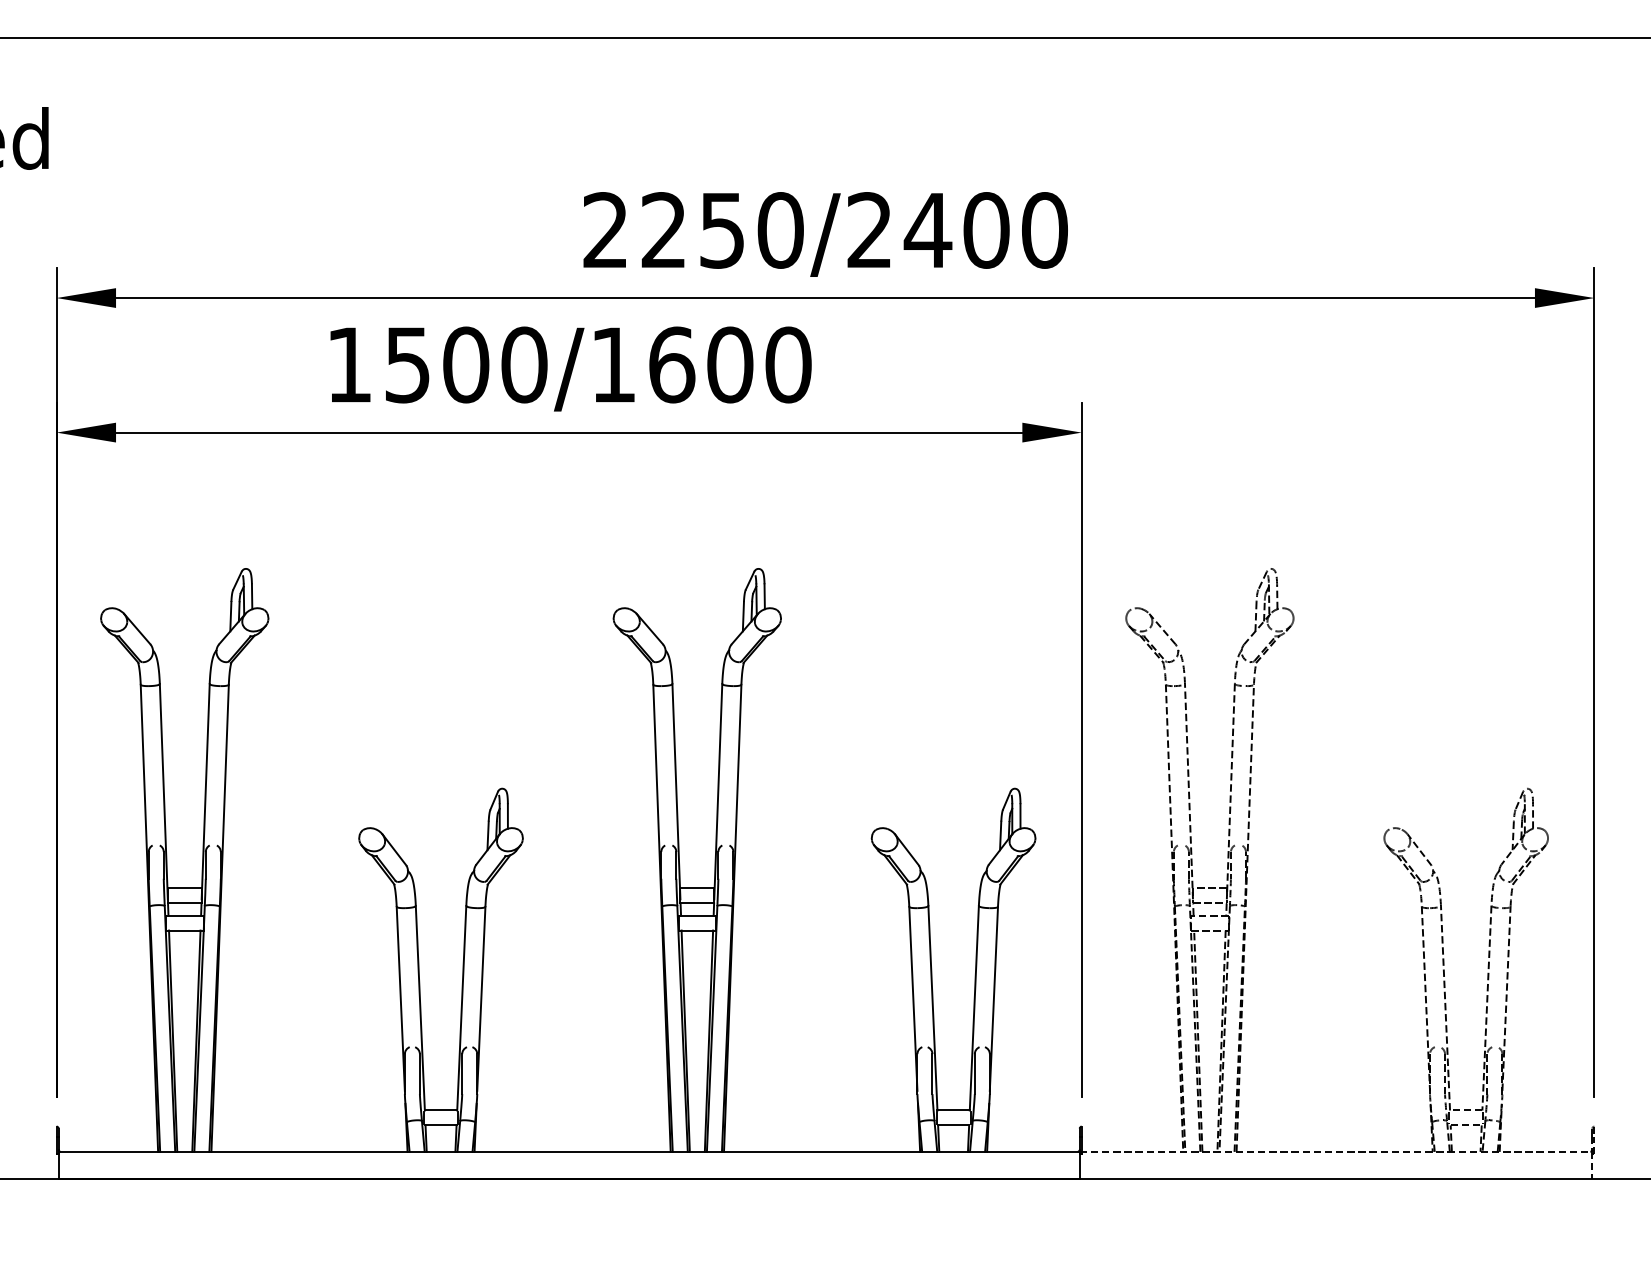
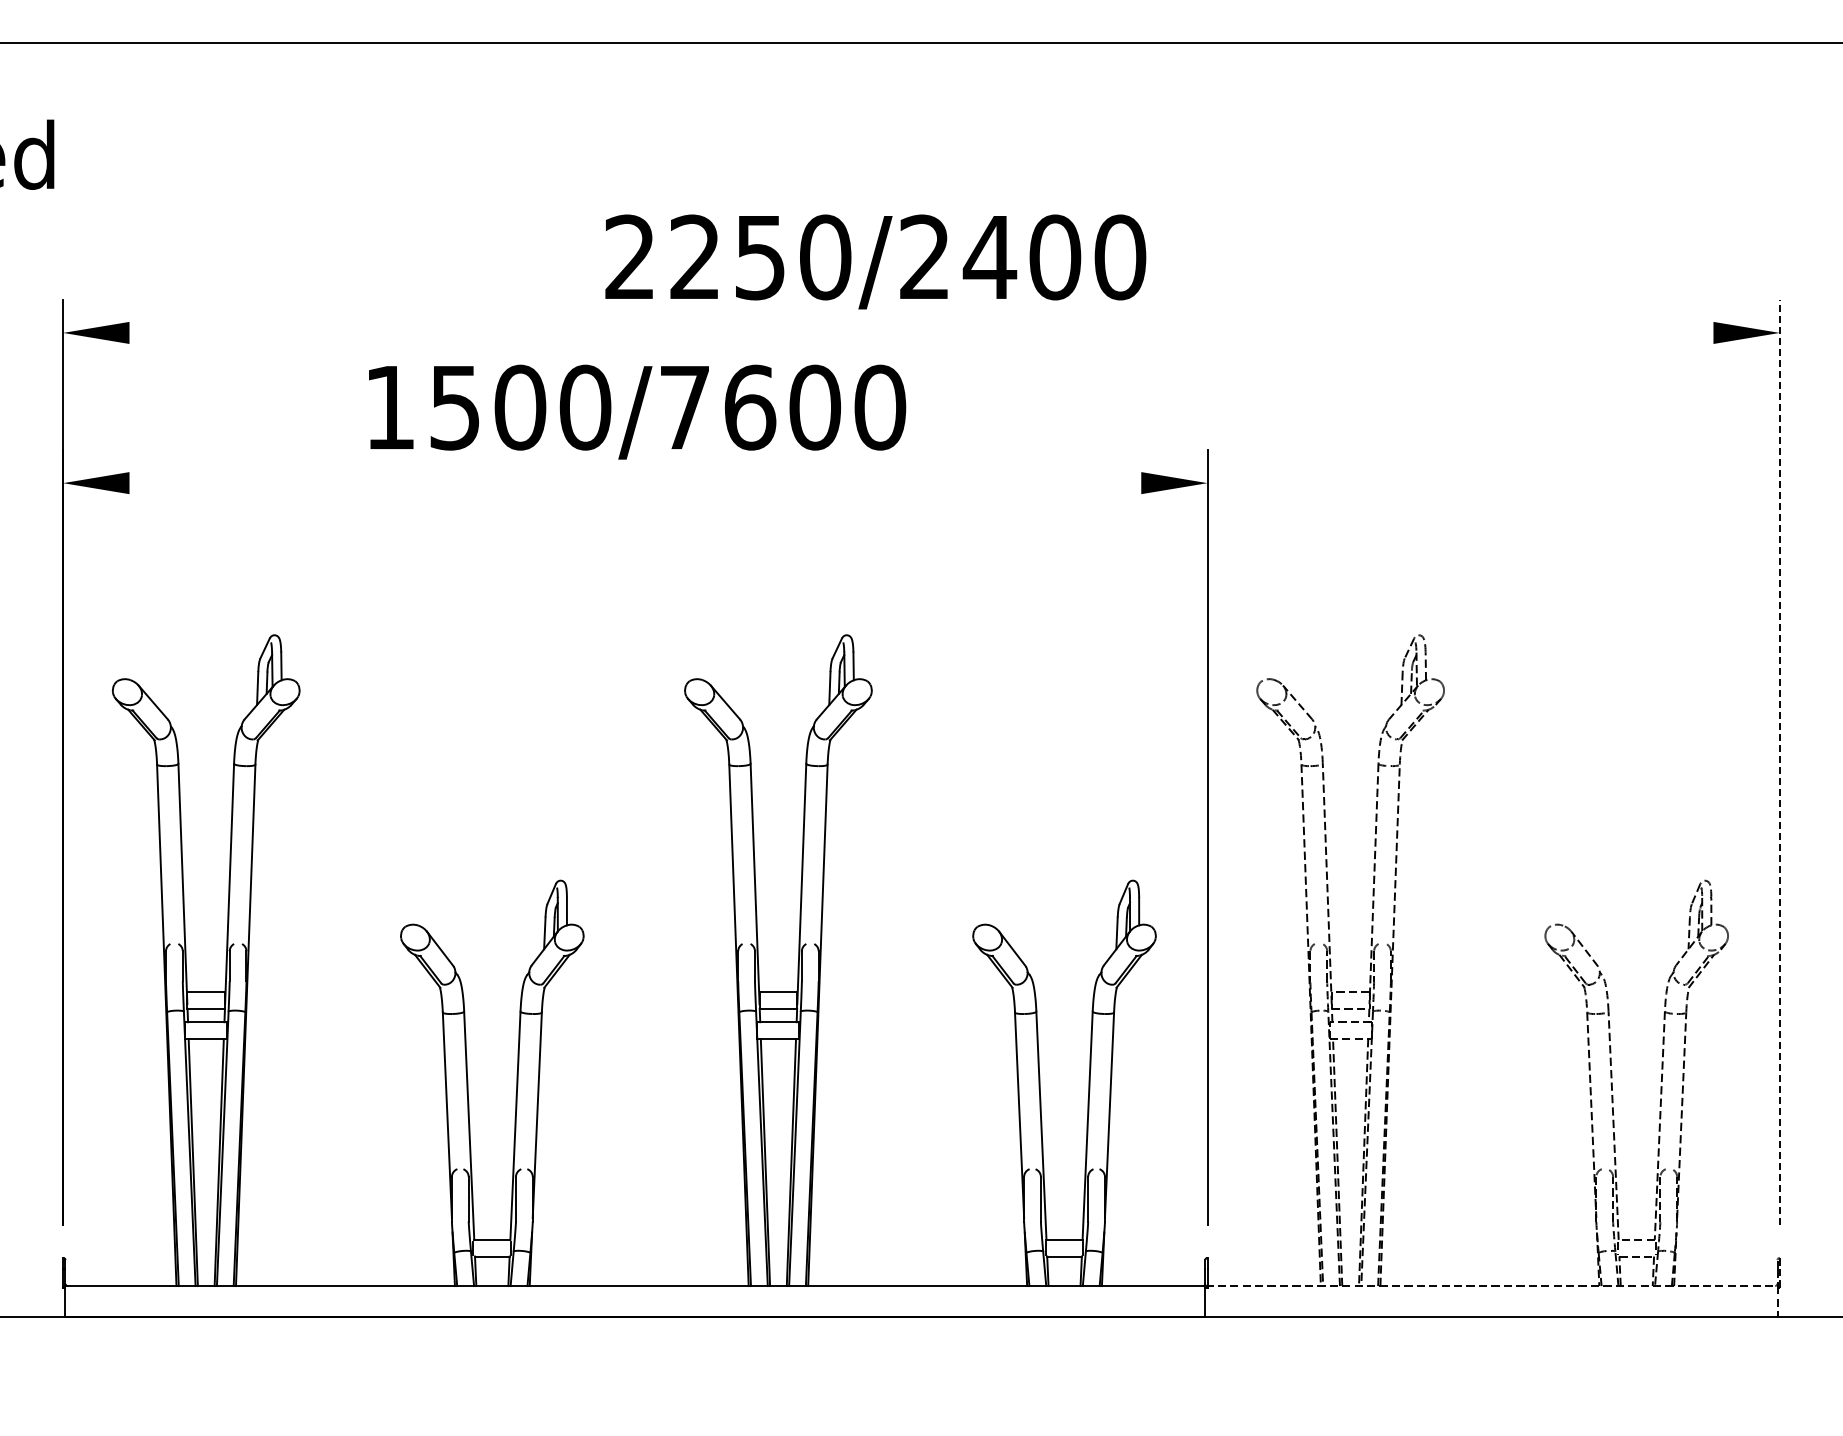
text: (825, 234) -> (875, 261), moved
line: (825, 297) -> (921, 332), removed
text: (613, 364) -> (684, 407), 1500/1600 -> 1500/7600
line: (569, 432) -> (635, 483), removed
line: (1594, 681) -> (1779, 761), solid -> dashed

